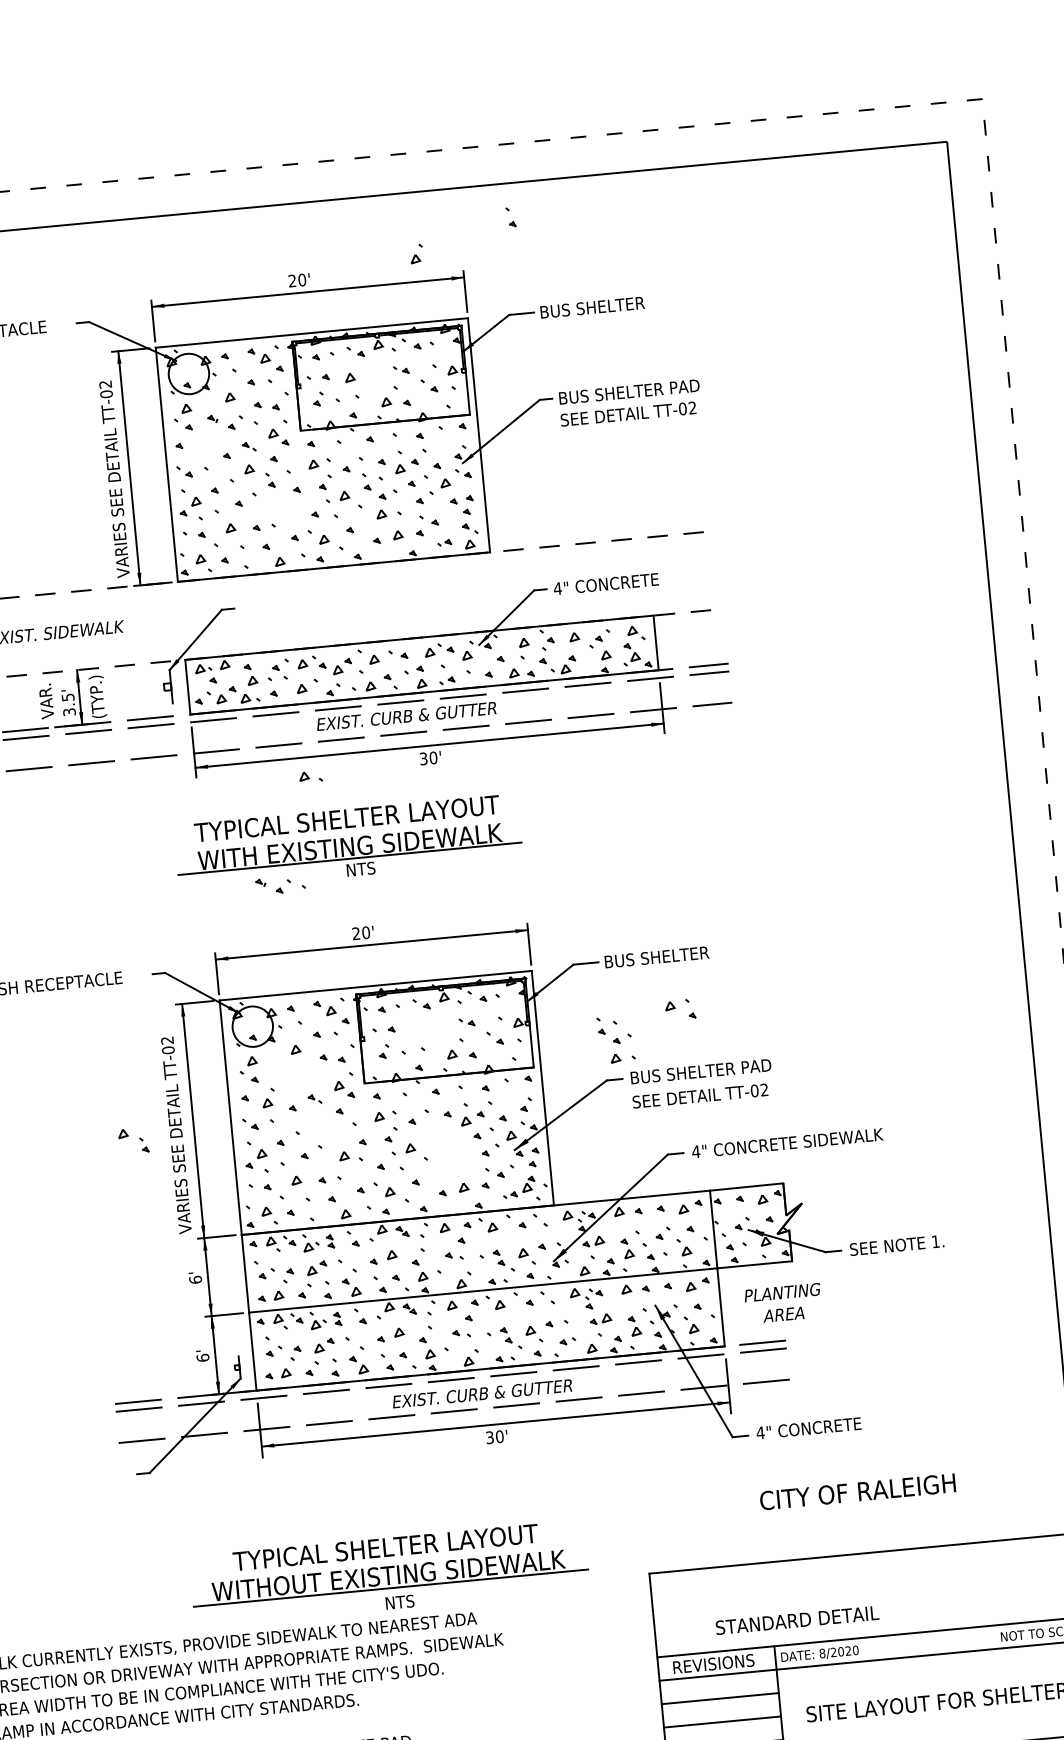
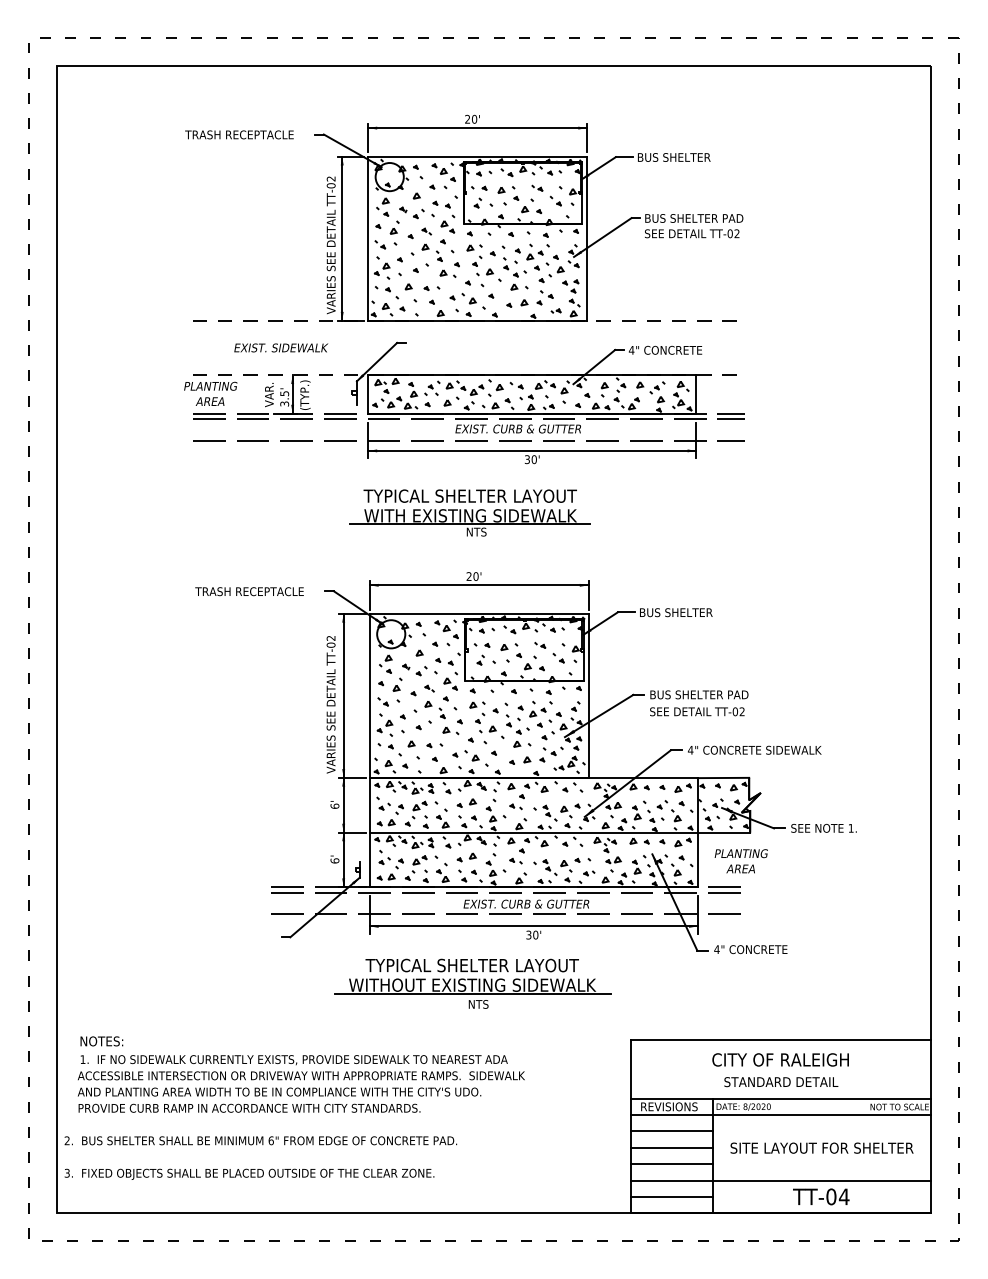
part: (510, 217) -> (515, 193), moved
part: (416, 253) -> (394, 227), moved
part: (310, 776) -> (447, 273), moved
part: (280, 884) -> (419, 669), moved
part: (679, 1009) -> (510, 650), moved
part: (615, 1038) -> (518, 730), moved
part: (132, 1142) -> (434, 710), moved
text: (857, 1491) -> (780, 1059), moved
part: (388, 1573) -> (472, 983), moved
text: (797, 1620) -> (781, 1082), moved

